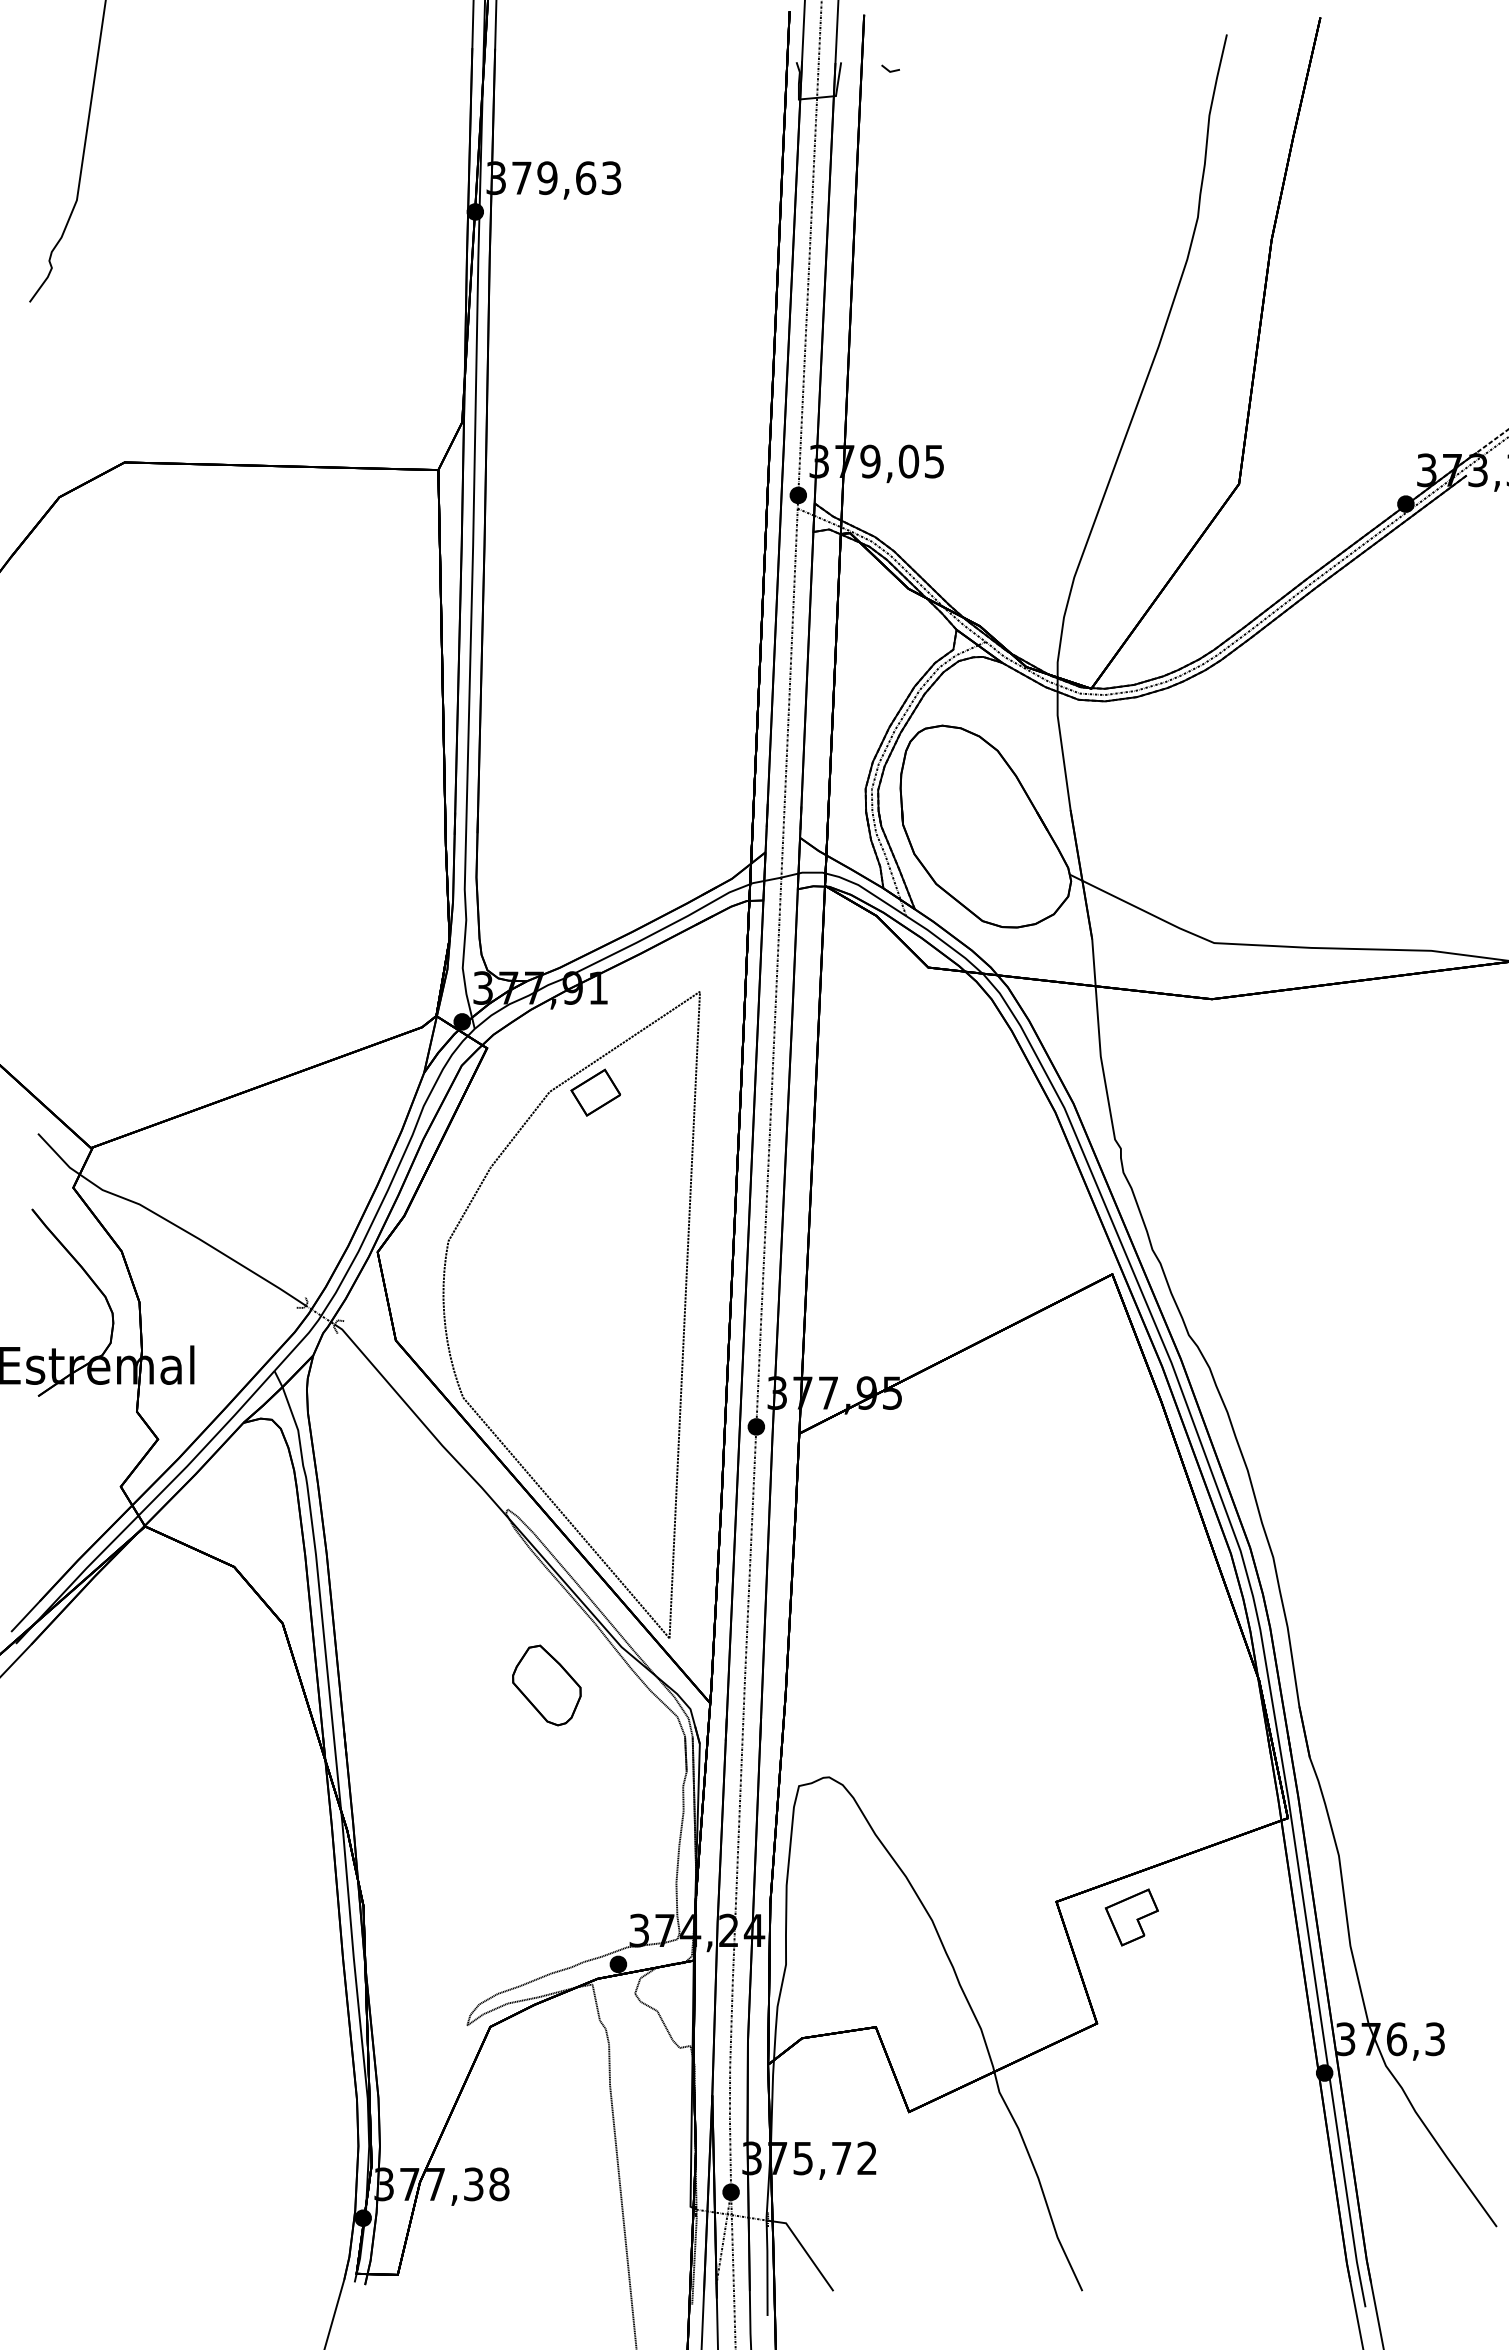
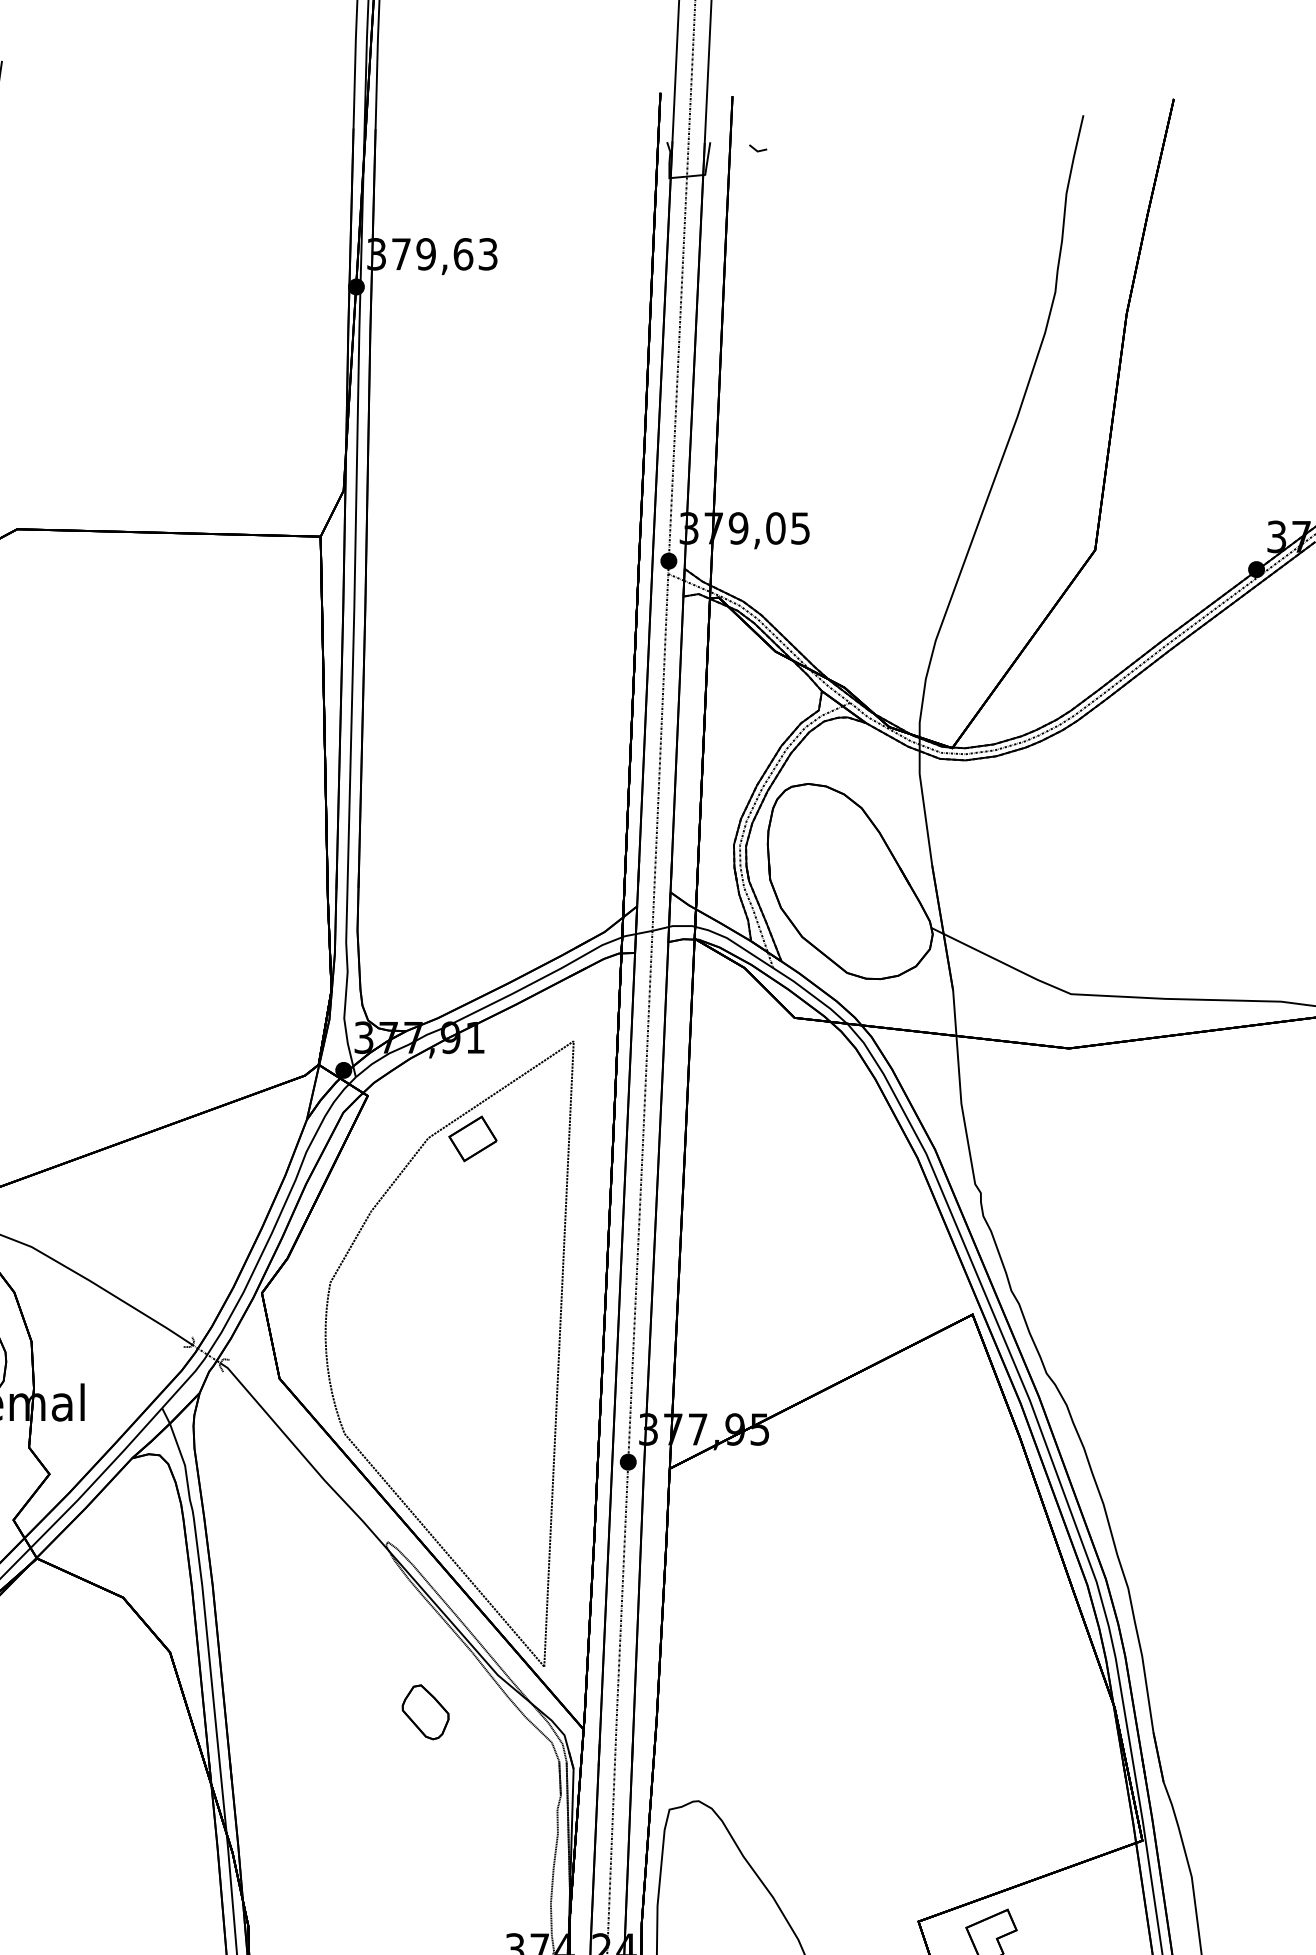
part: (546, 1685) -> (425, 1712), size x0.7

